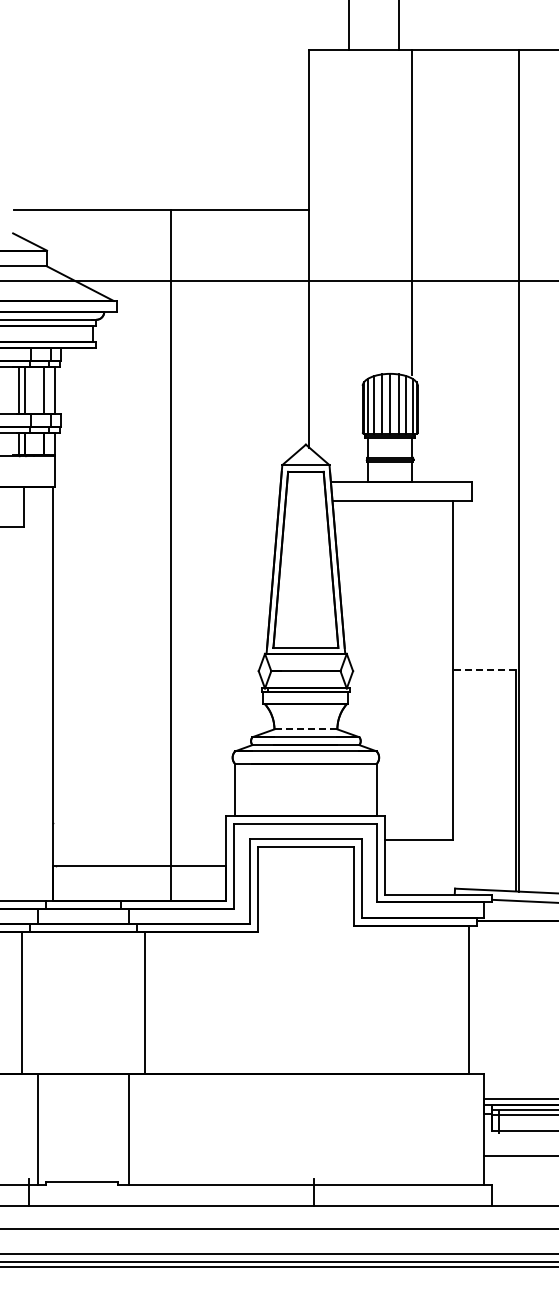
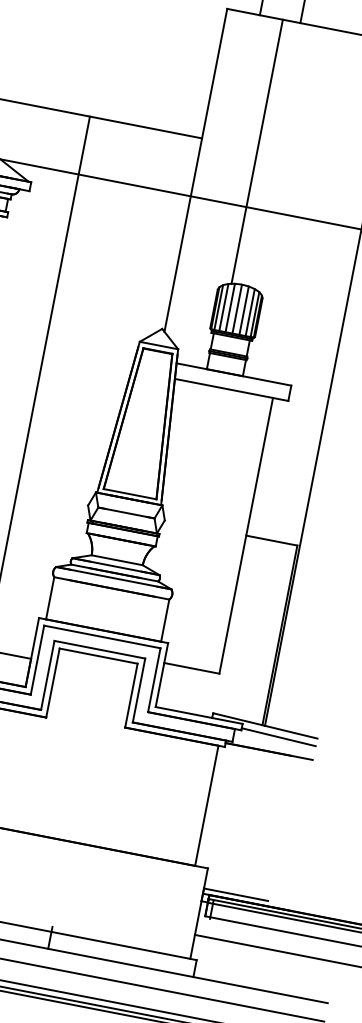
line: (411, 212) -> (257, 151), moved
line: (484, 670) -> (271, 540), dashed -> solid
line: (305, 729) -> (116, 560), dashed -> solid

